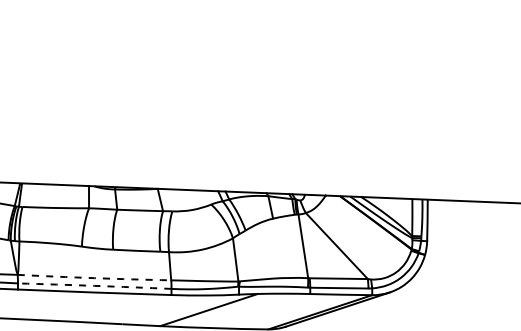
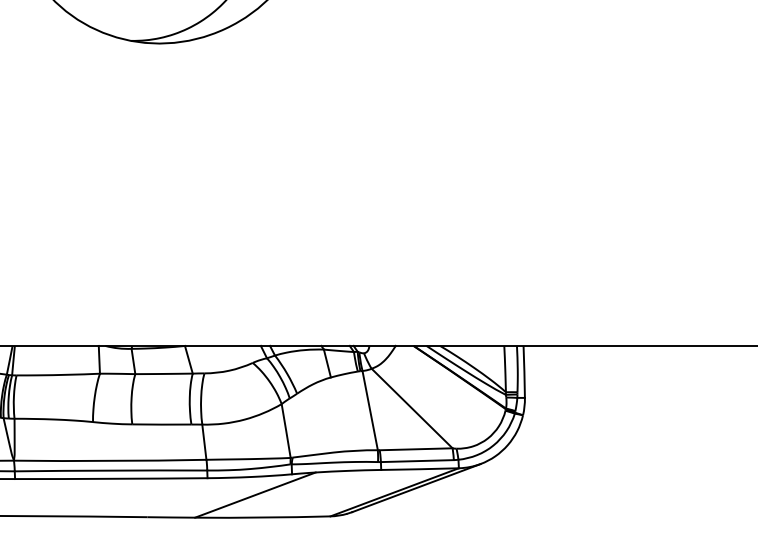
arc: (94, 277) -> (110, 460), dashed -> solid
arc: (94, 285) -> (110, 470), dashed -> solid

